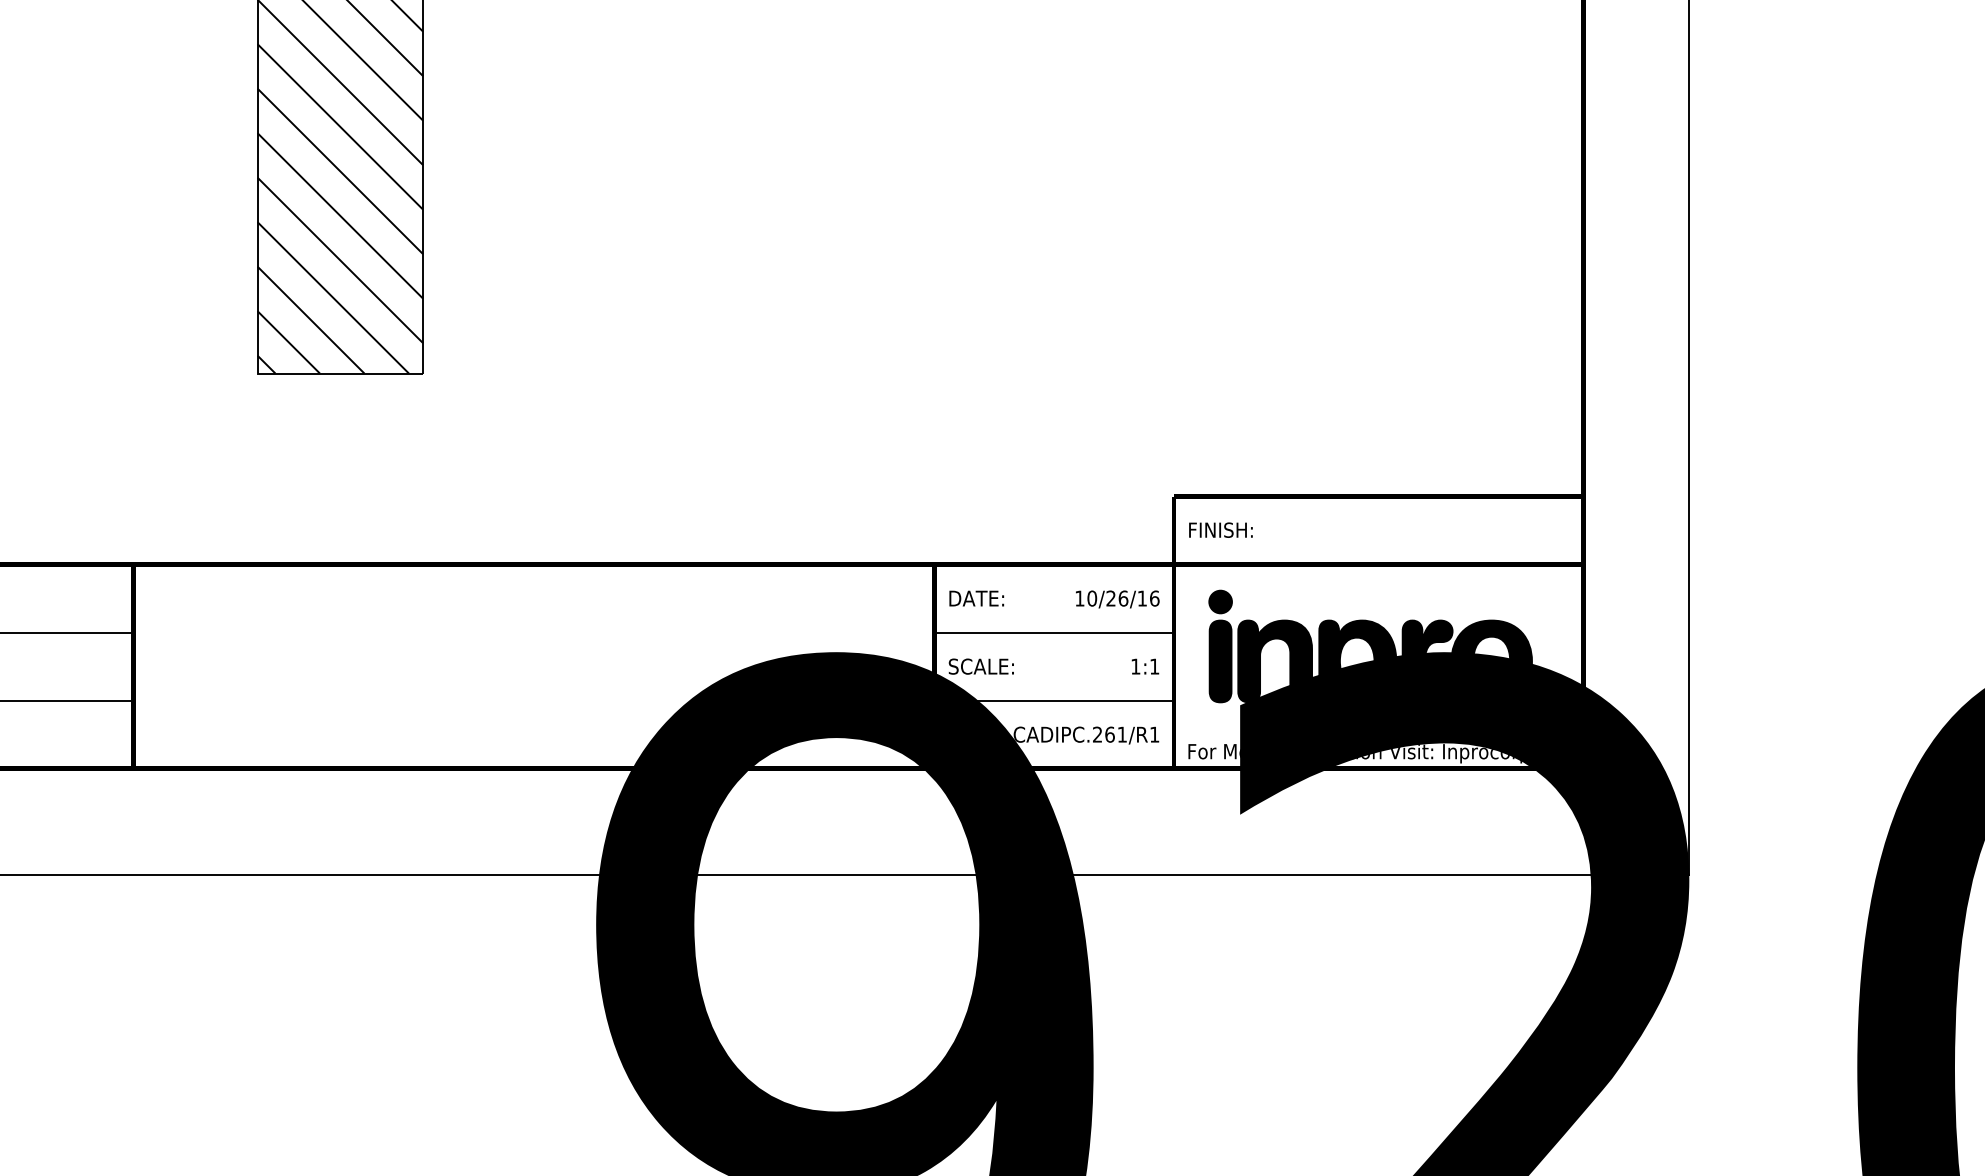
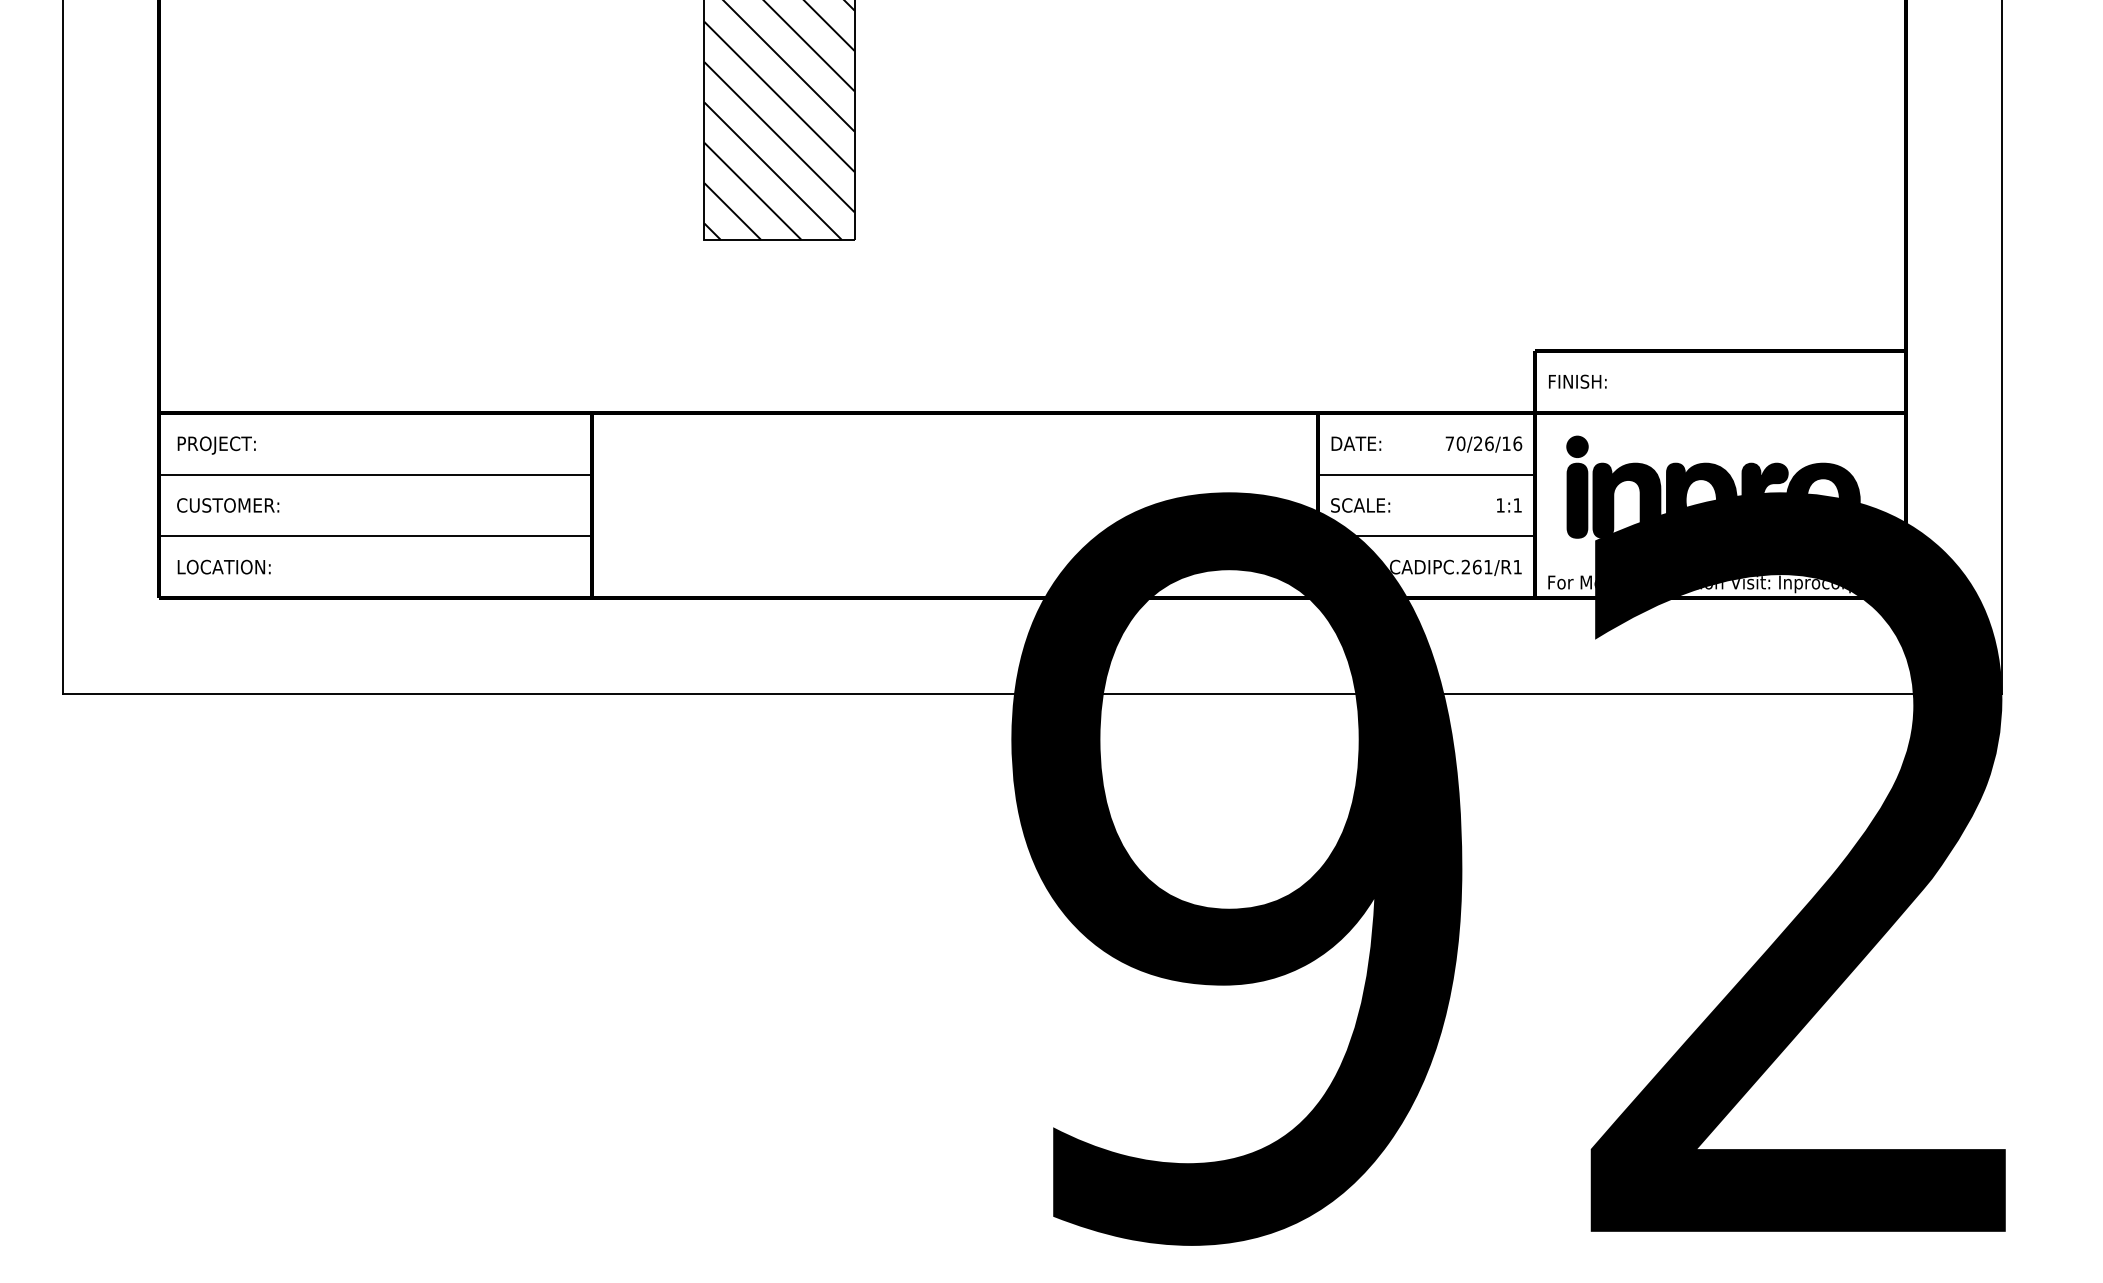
text: (1079, 598) -> (1449, 443), 10/26/16 -> 70/26/16

